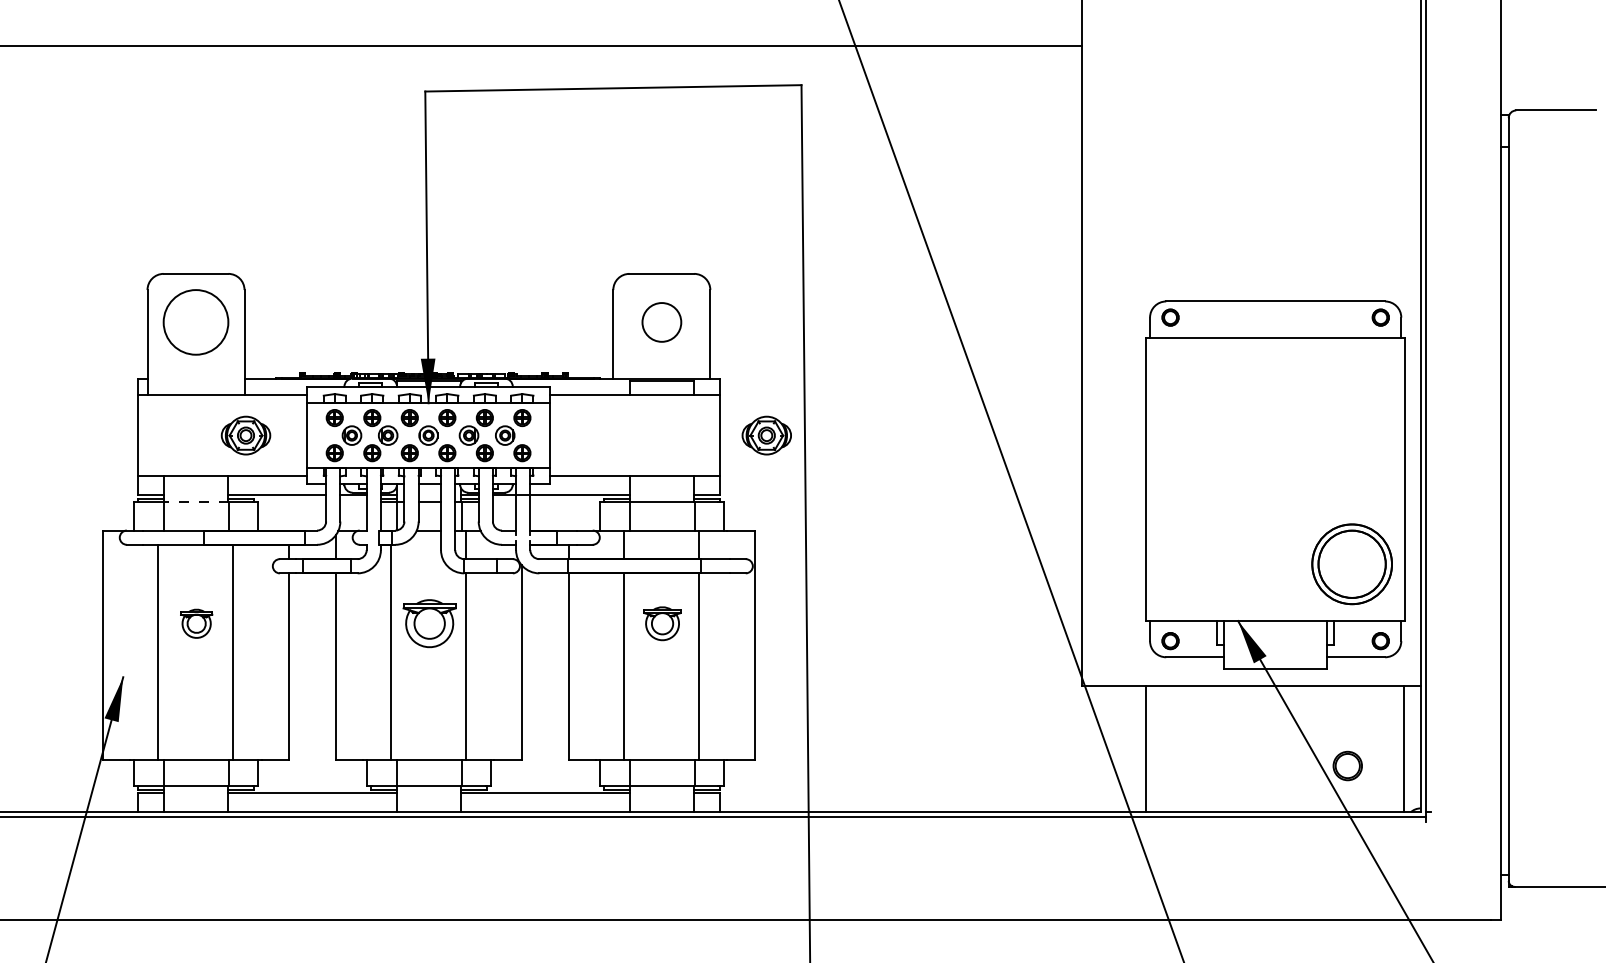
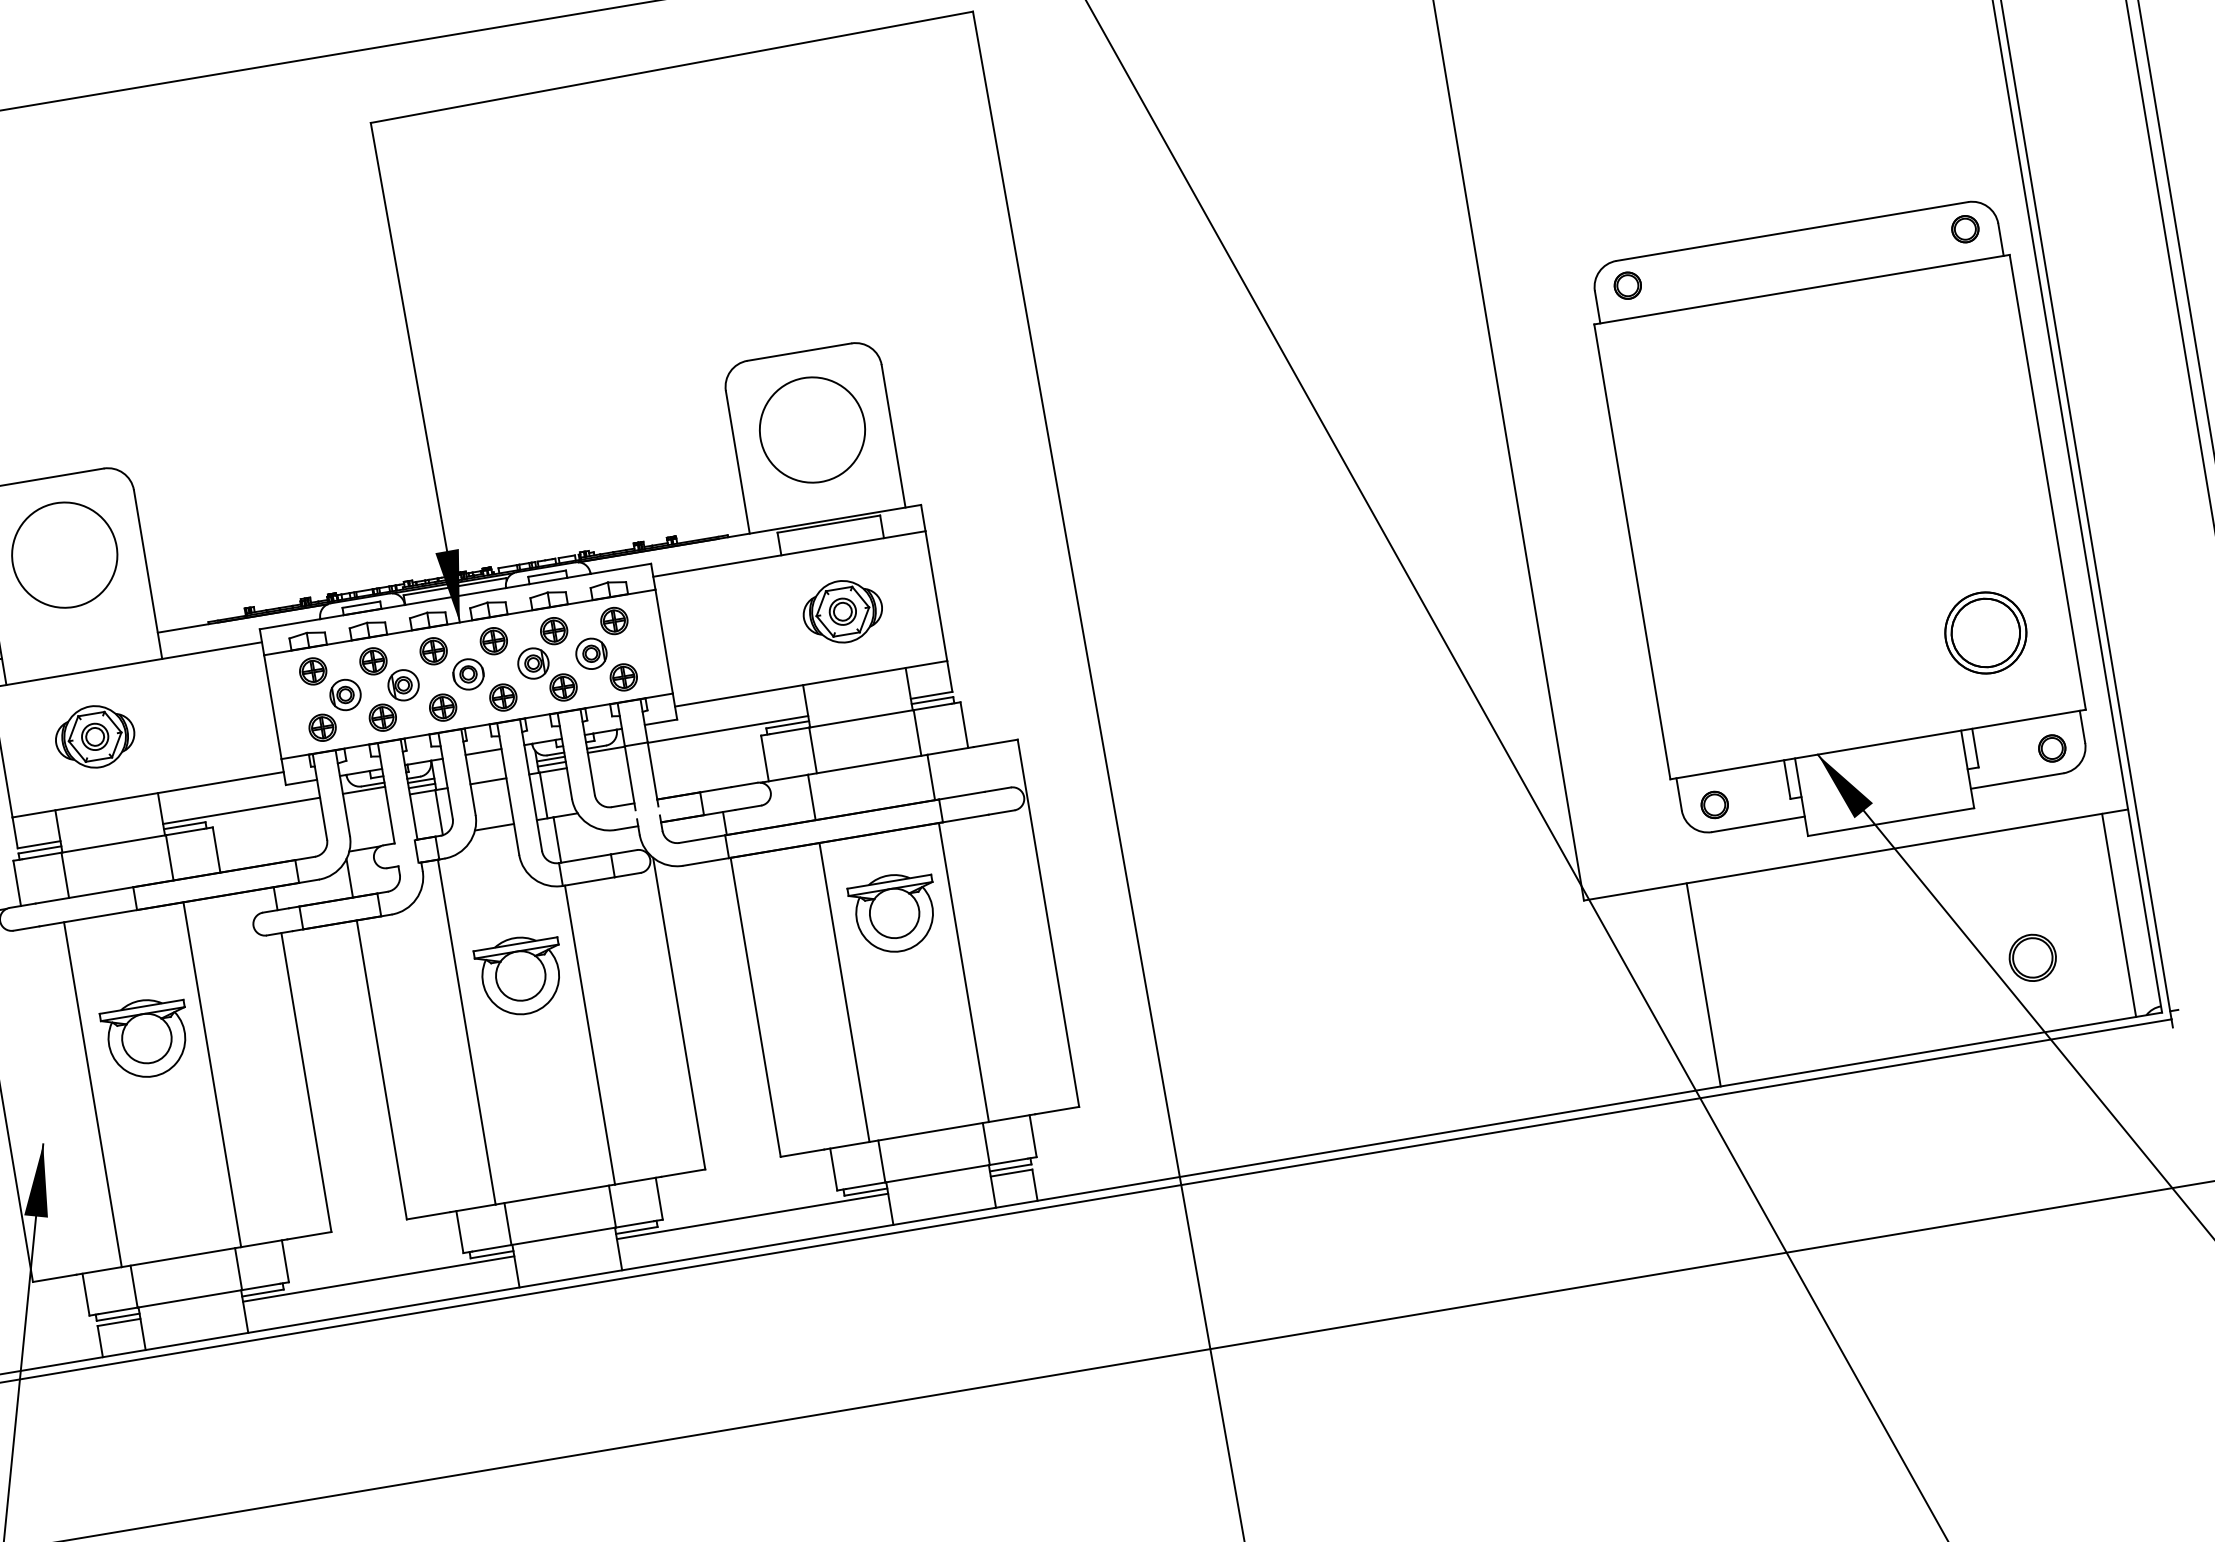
circle: (661, 322) -> (811, 430), size x1.67
part: (245, 435) -> (94, 736), moved
part: (766, 435) -> (842, 611), moved
line: (196, 502) -> (113, 844), dashed -> solid
part: (1352, 564) -> (1986, 633), size x0.62
part: (196, 623) -> (146, 1038), size x1.67
part: (662, 623) -> (894, 913), size x1.43

